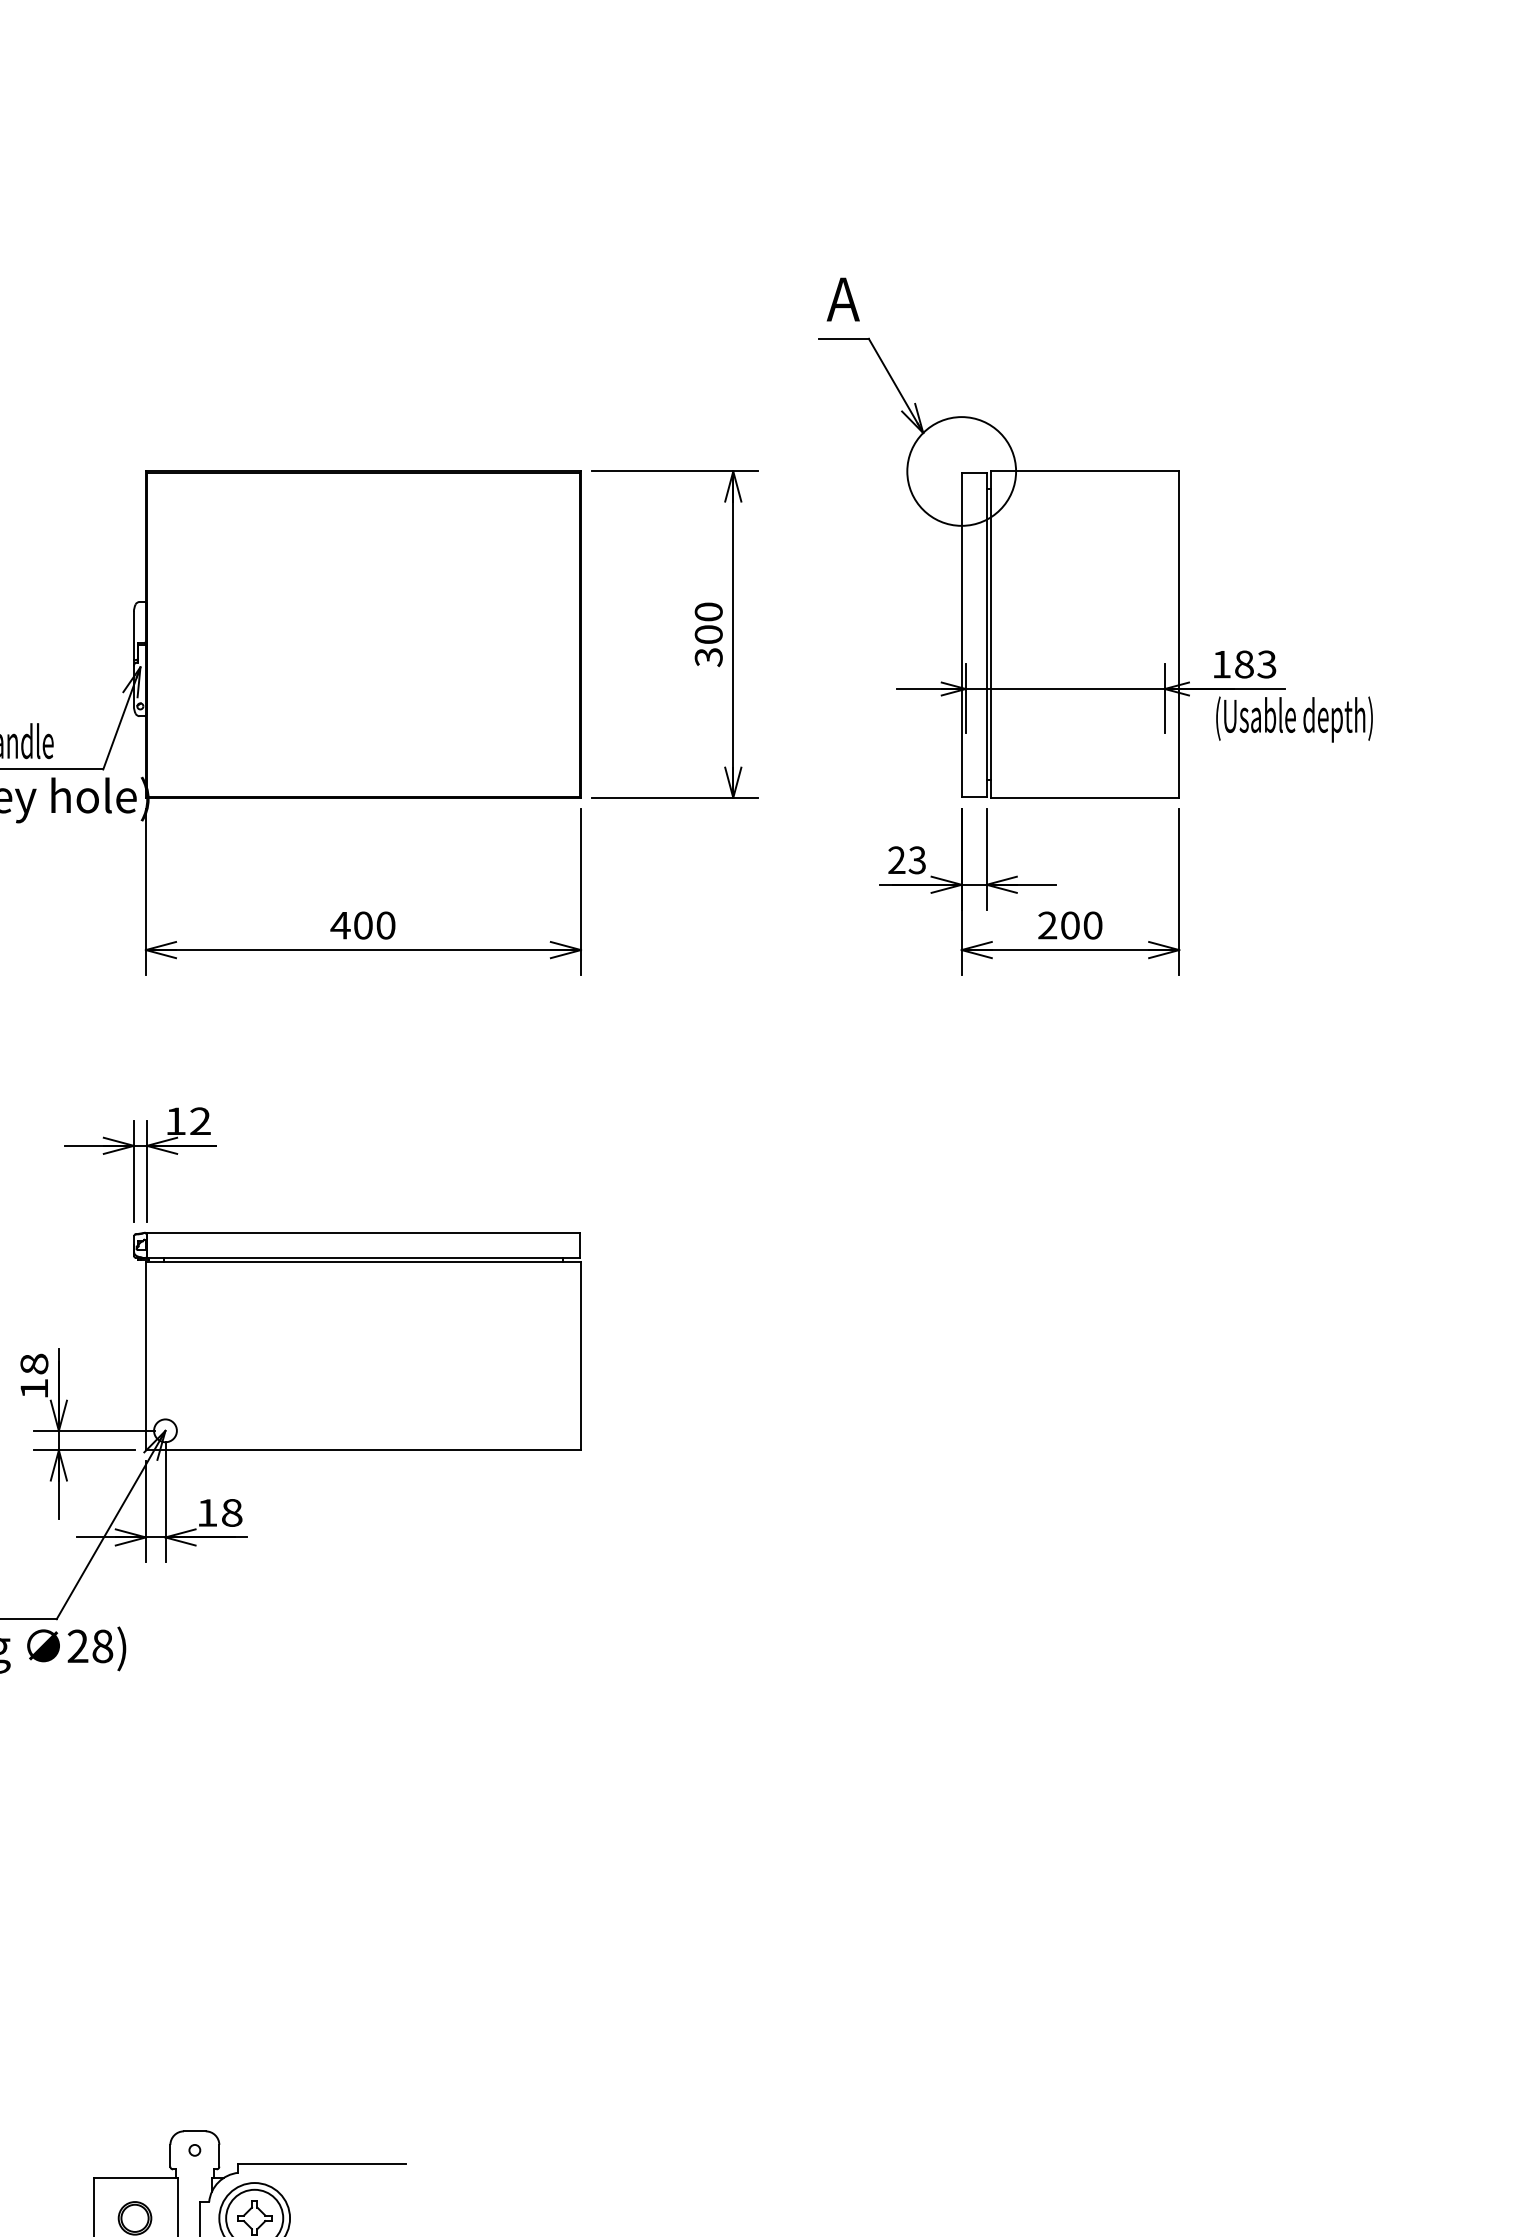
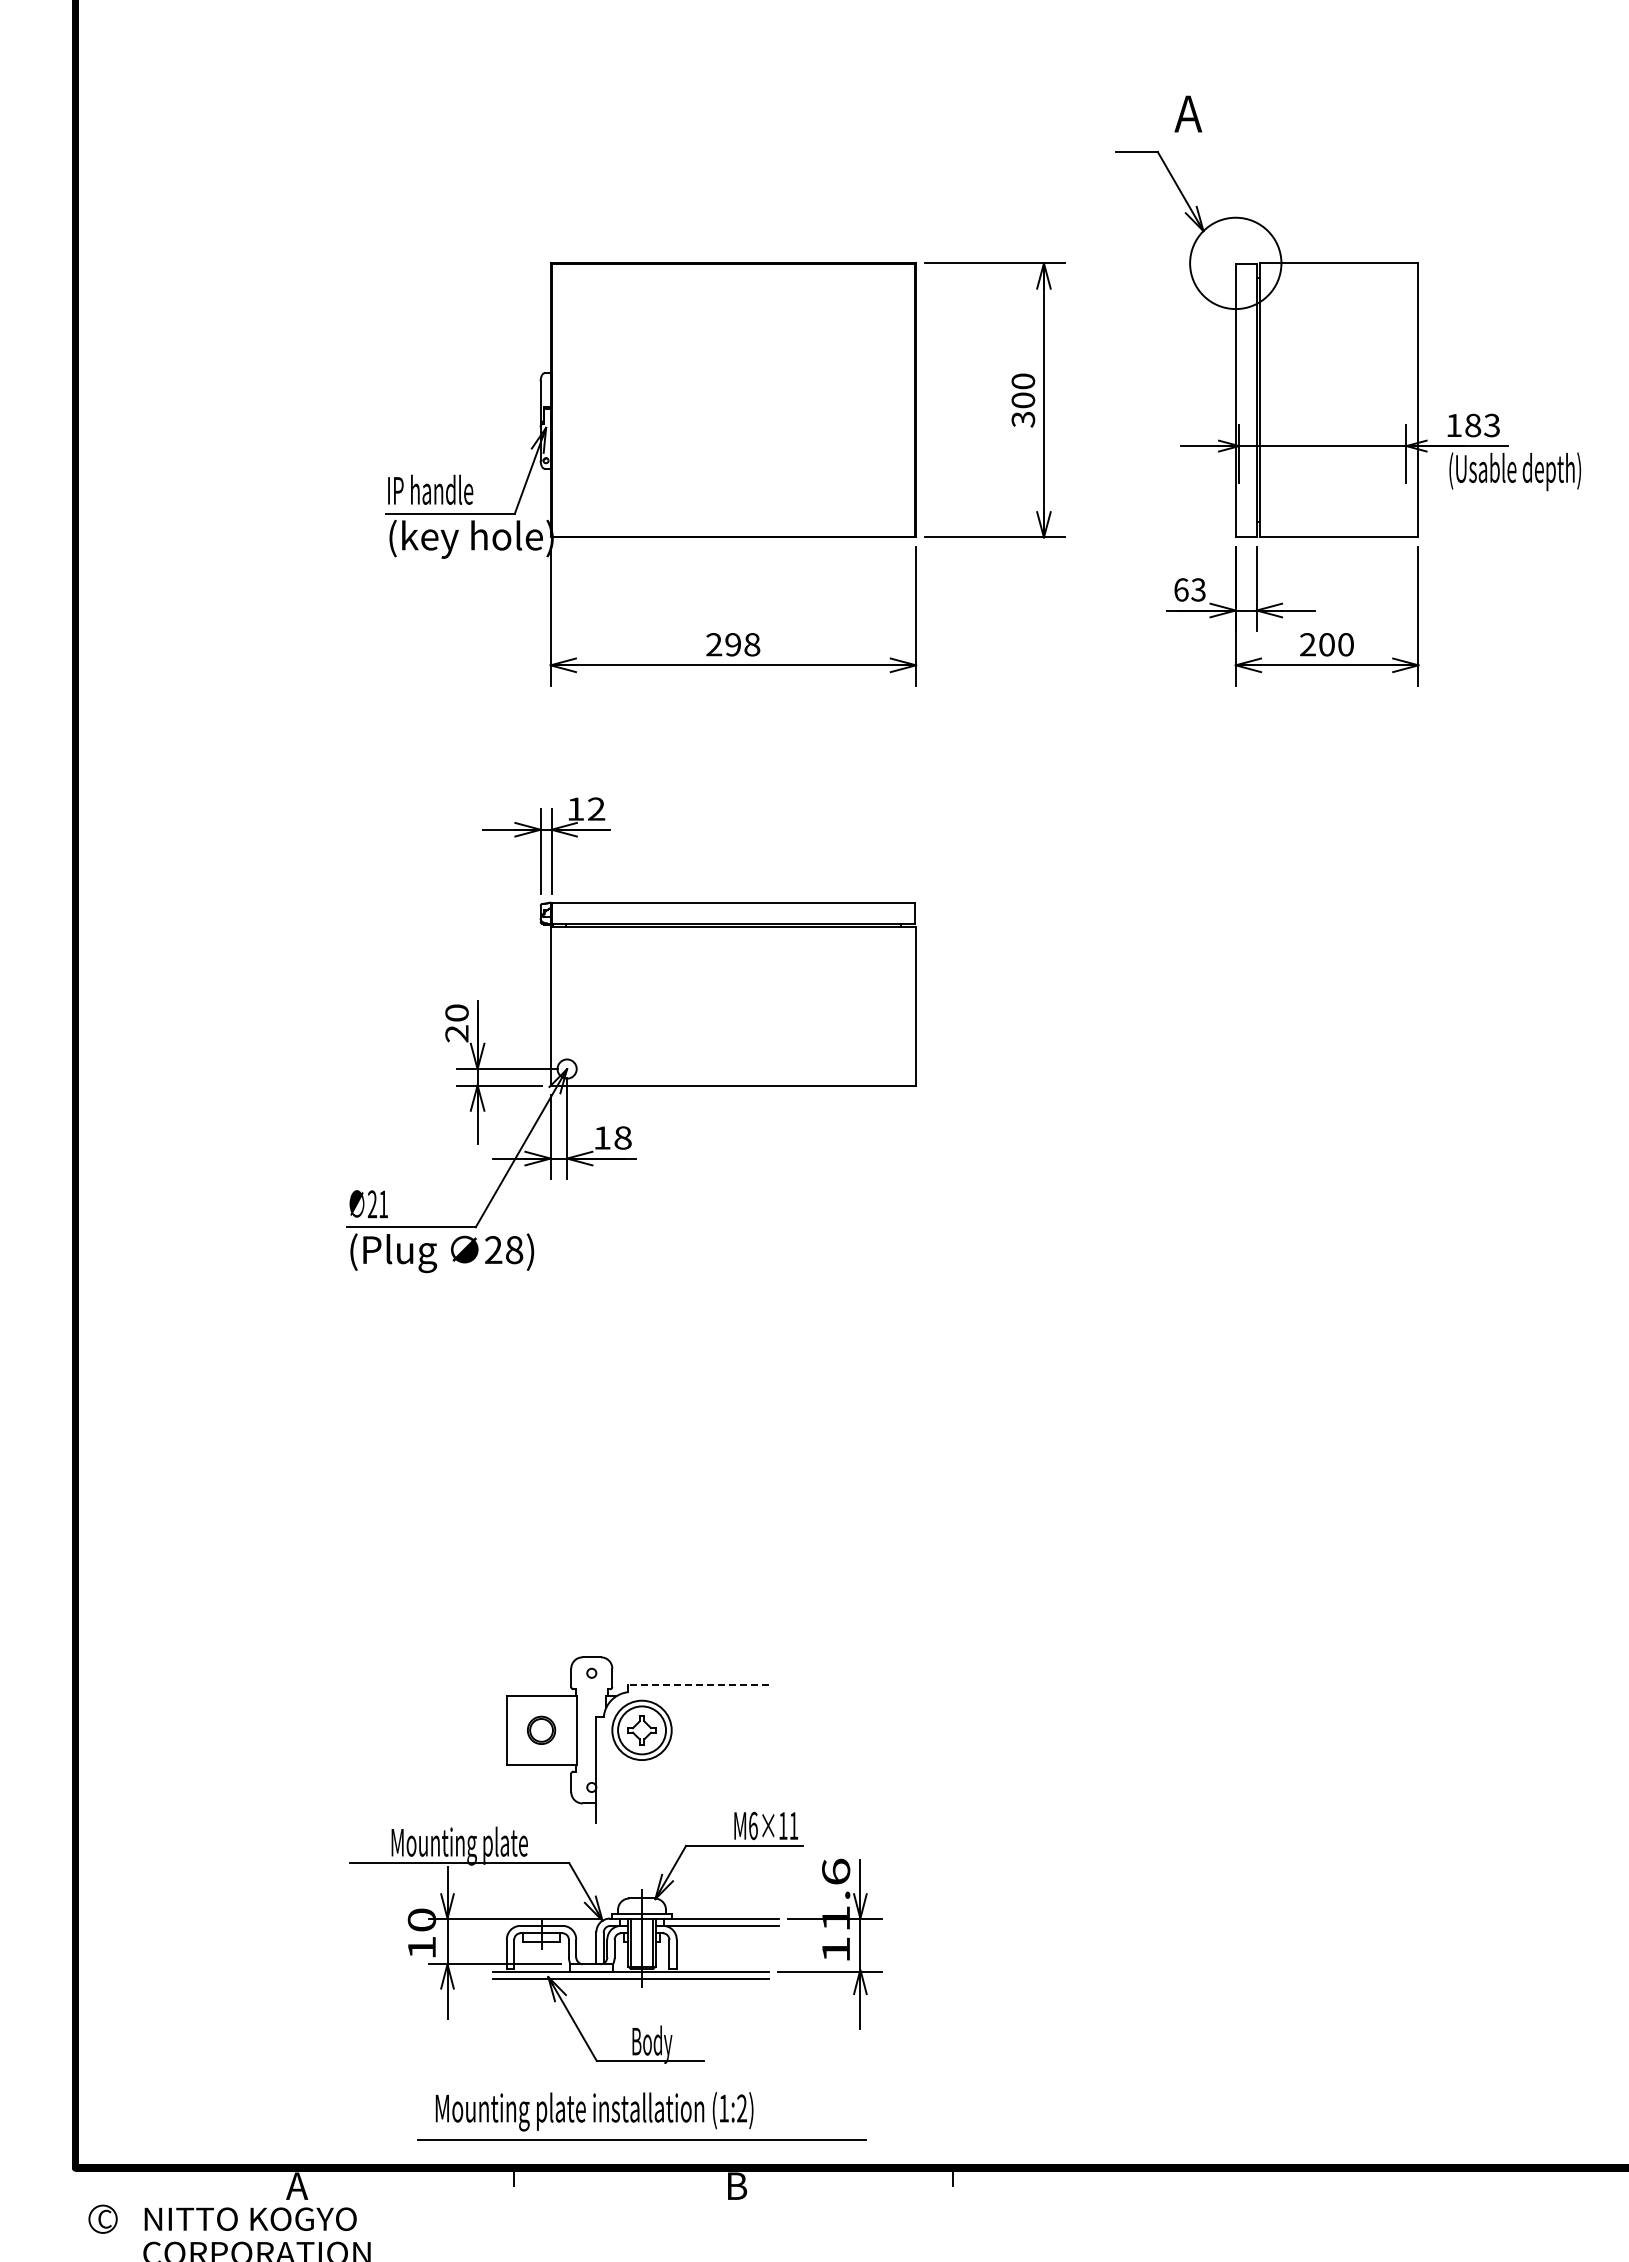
text: (843, 298) -> (1188, 113), moved
text: (897, 859) -> (1181, 589), 23 -> 63
text: (362, 925) -> (732, 644), 400 -> 298
text: (33, 1376) -> (456, 1023), 18 -> 20
line: (321, 2163) -> (698, 1684), solid -> dashed

